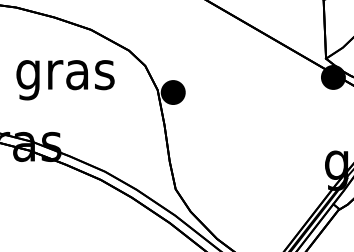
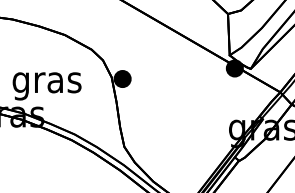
text: (64, 80) -> (46, 86), moved

